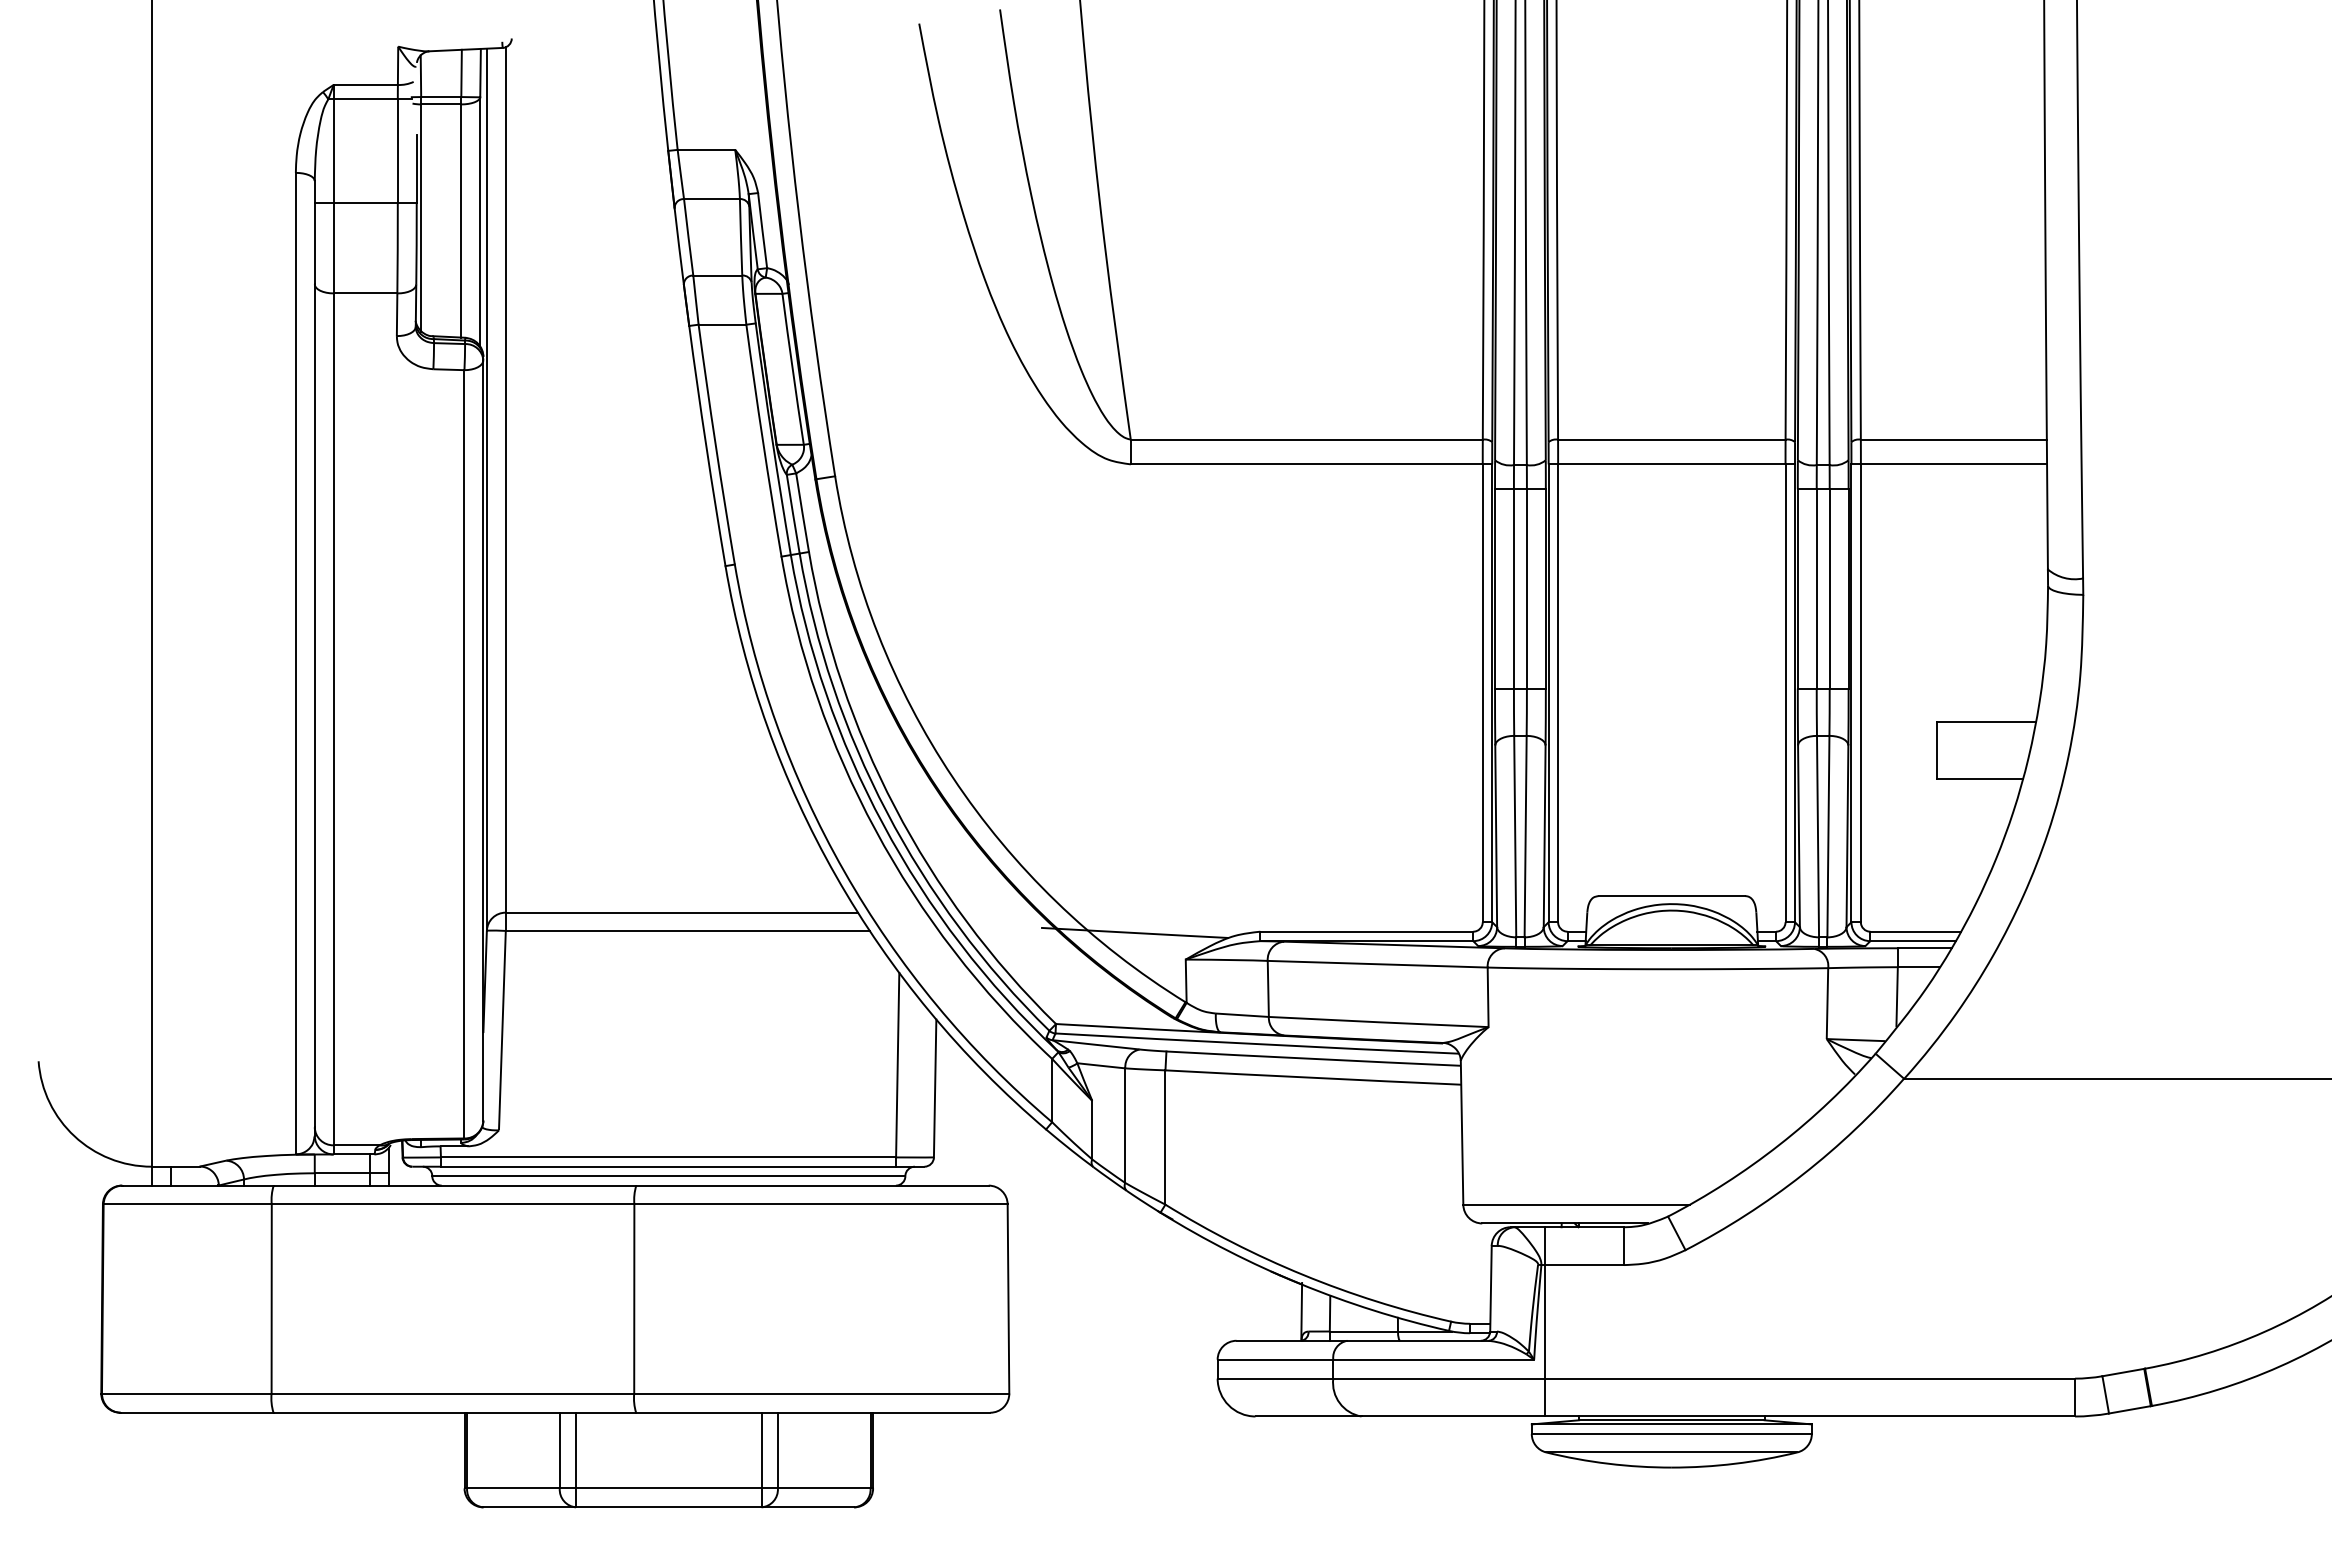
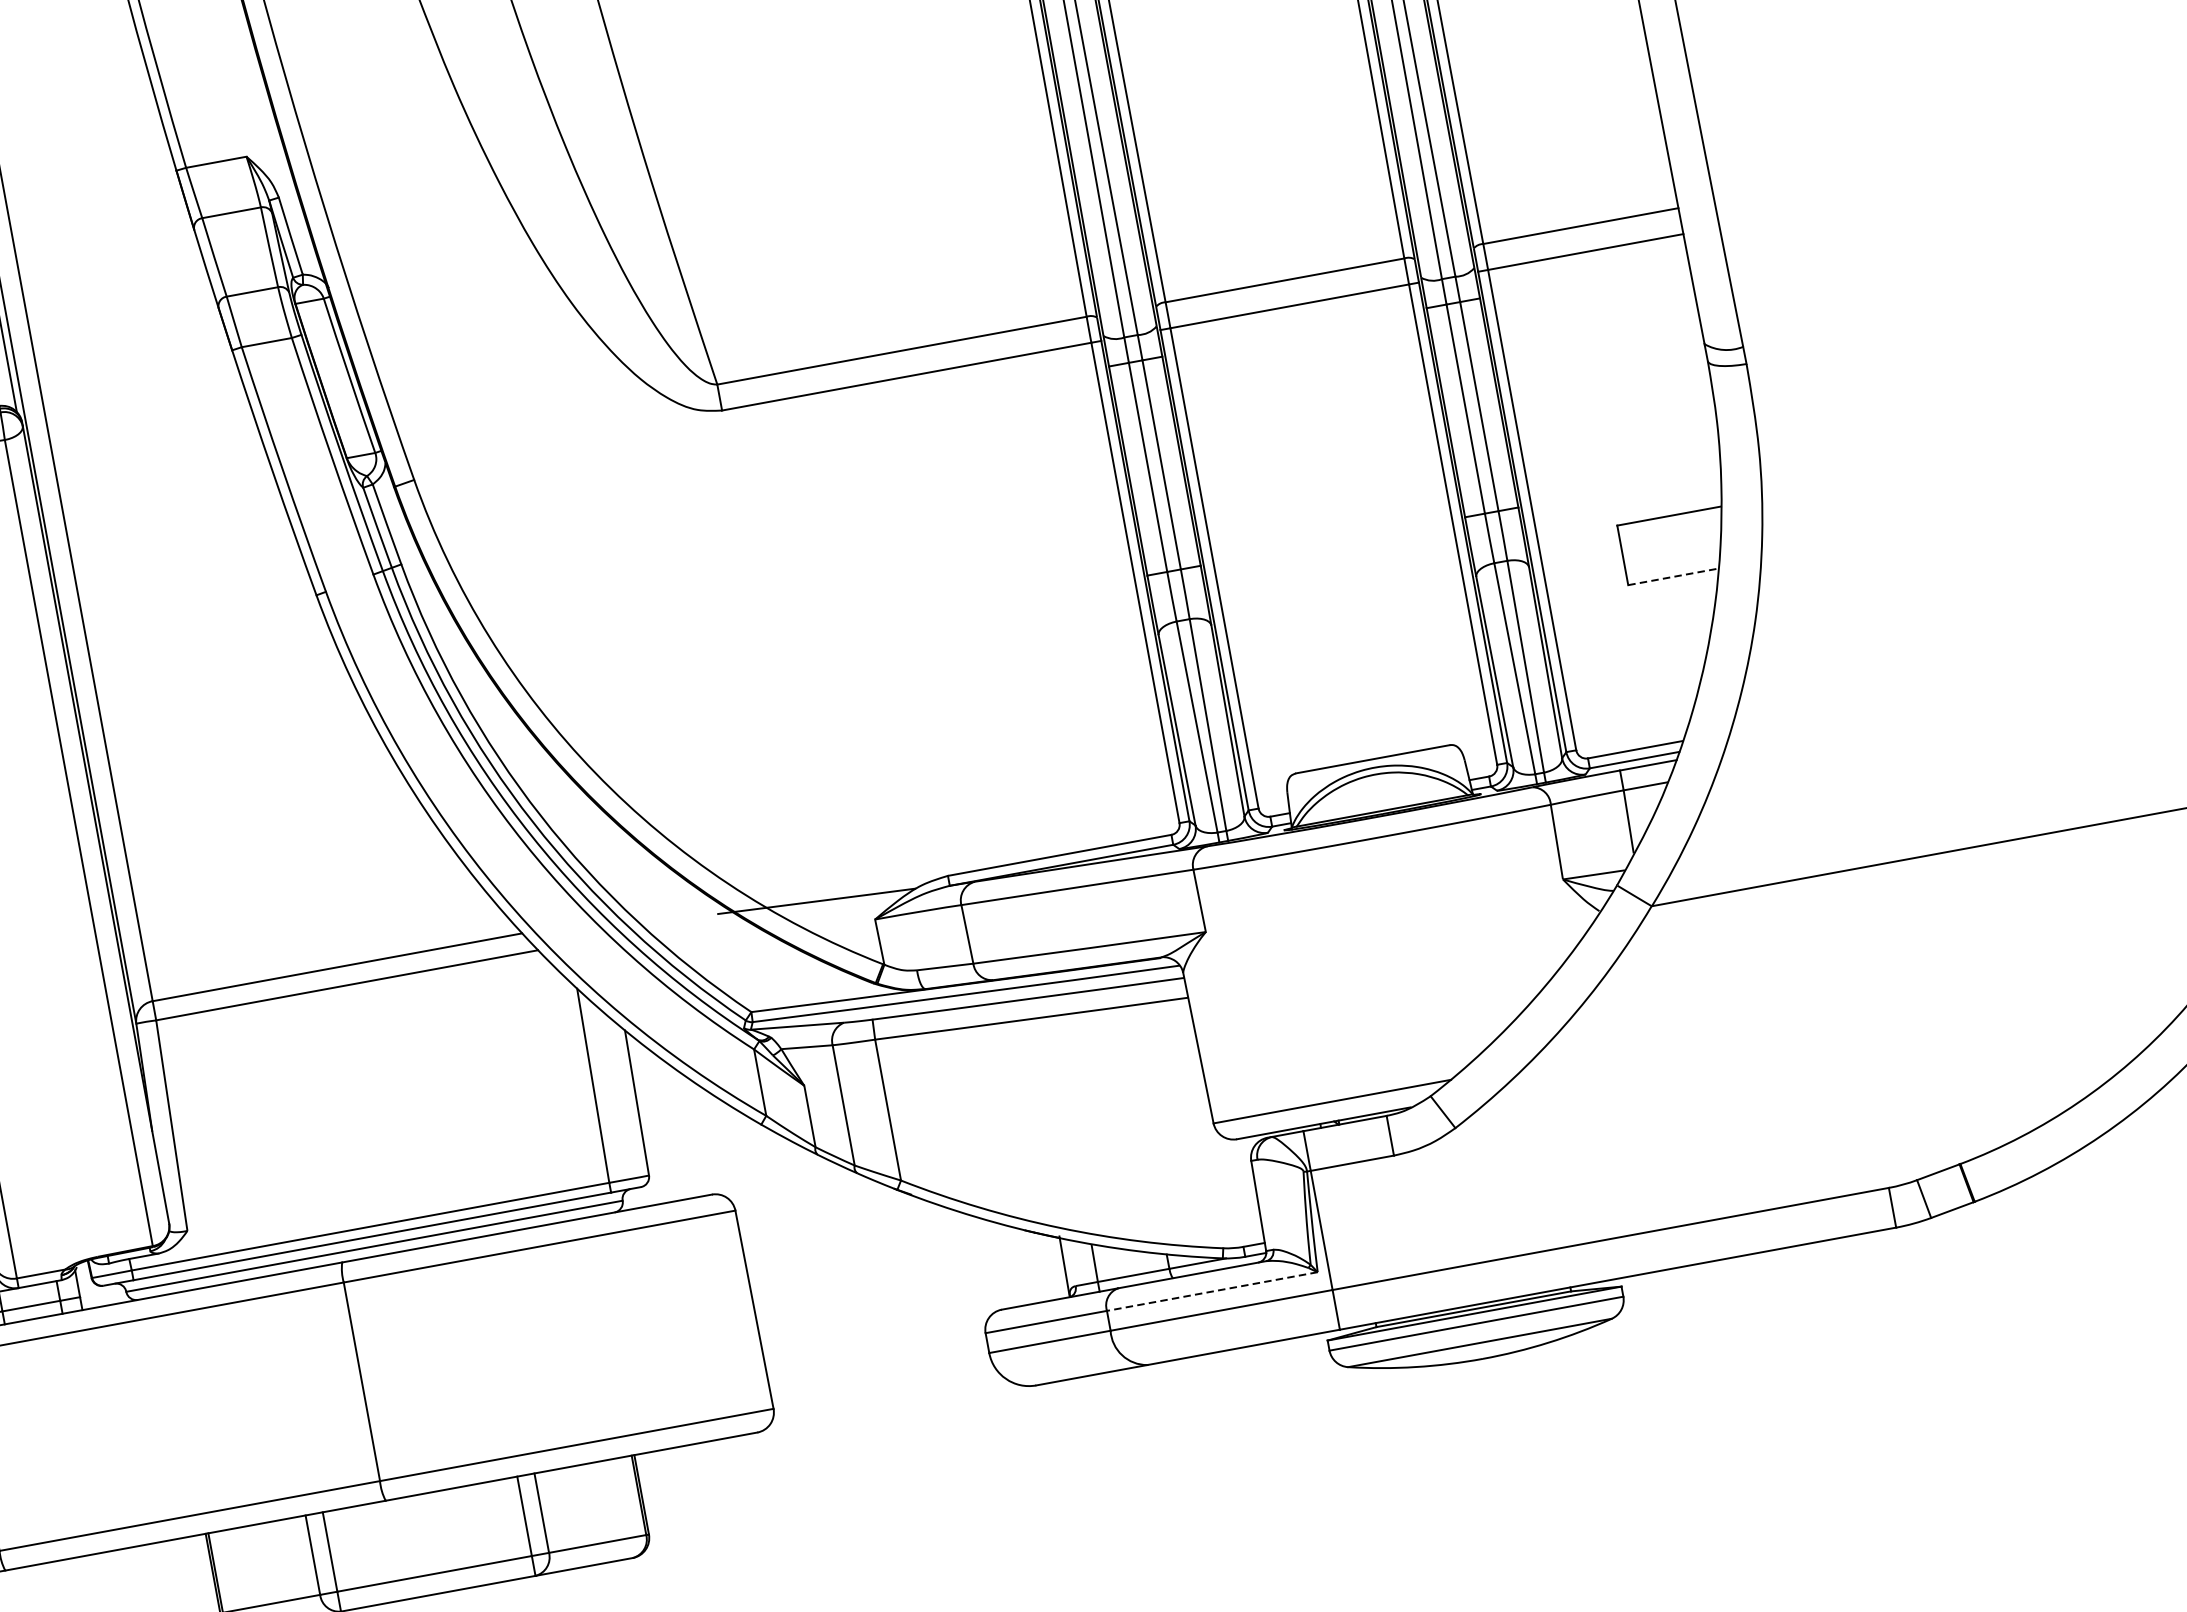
line: (1979, 778) -> (1673, 576), solid -> dashed
line: (1433, 1359) -> (1212, 1291), solid -> dashed

